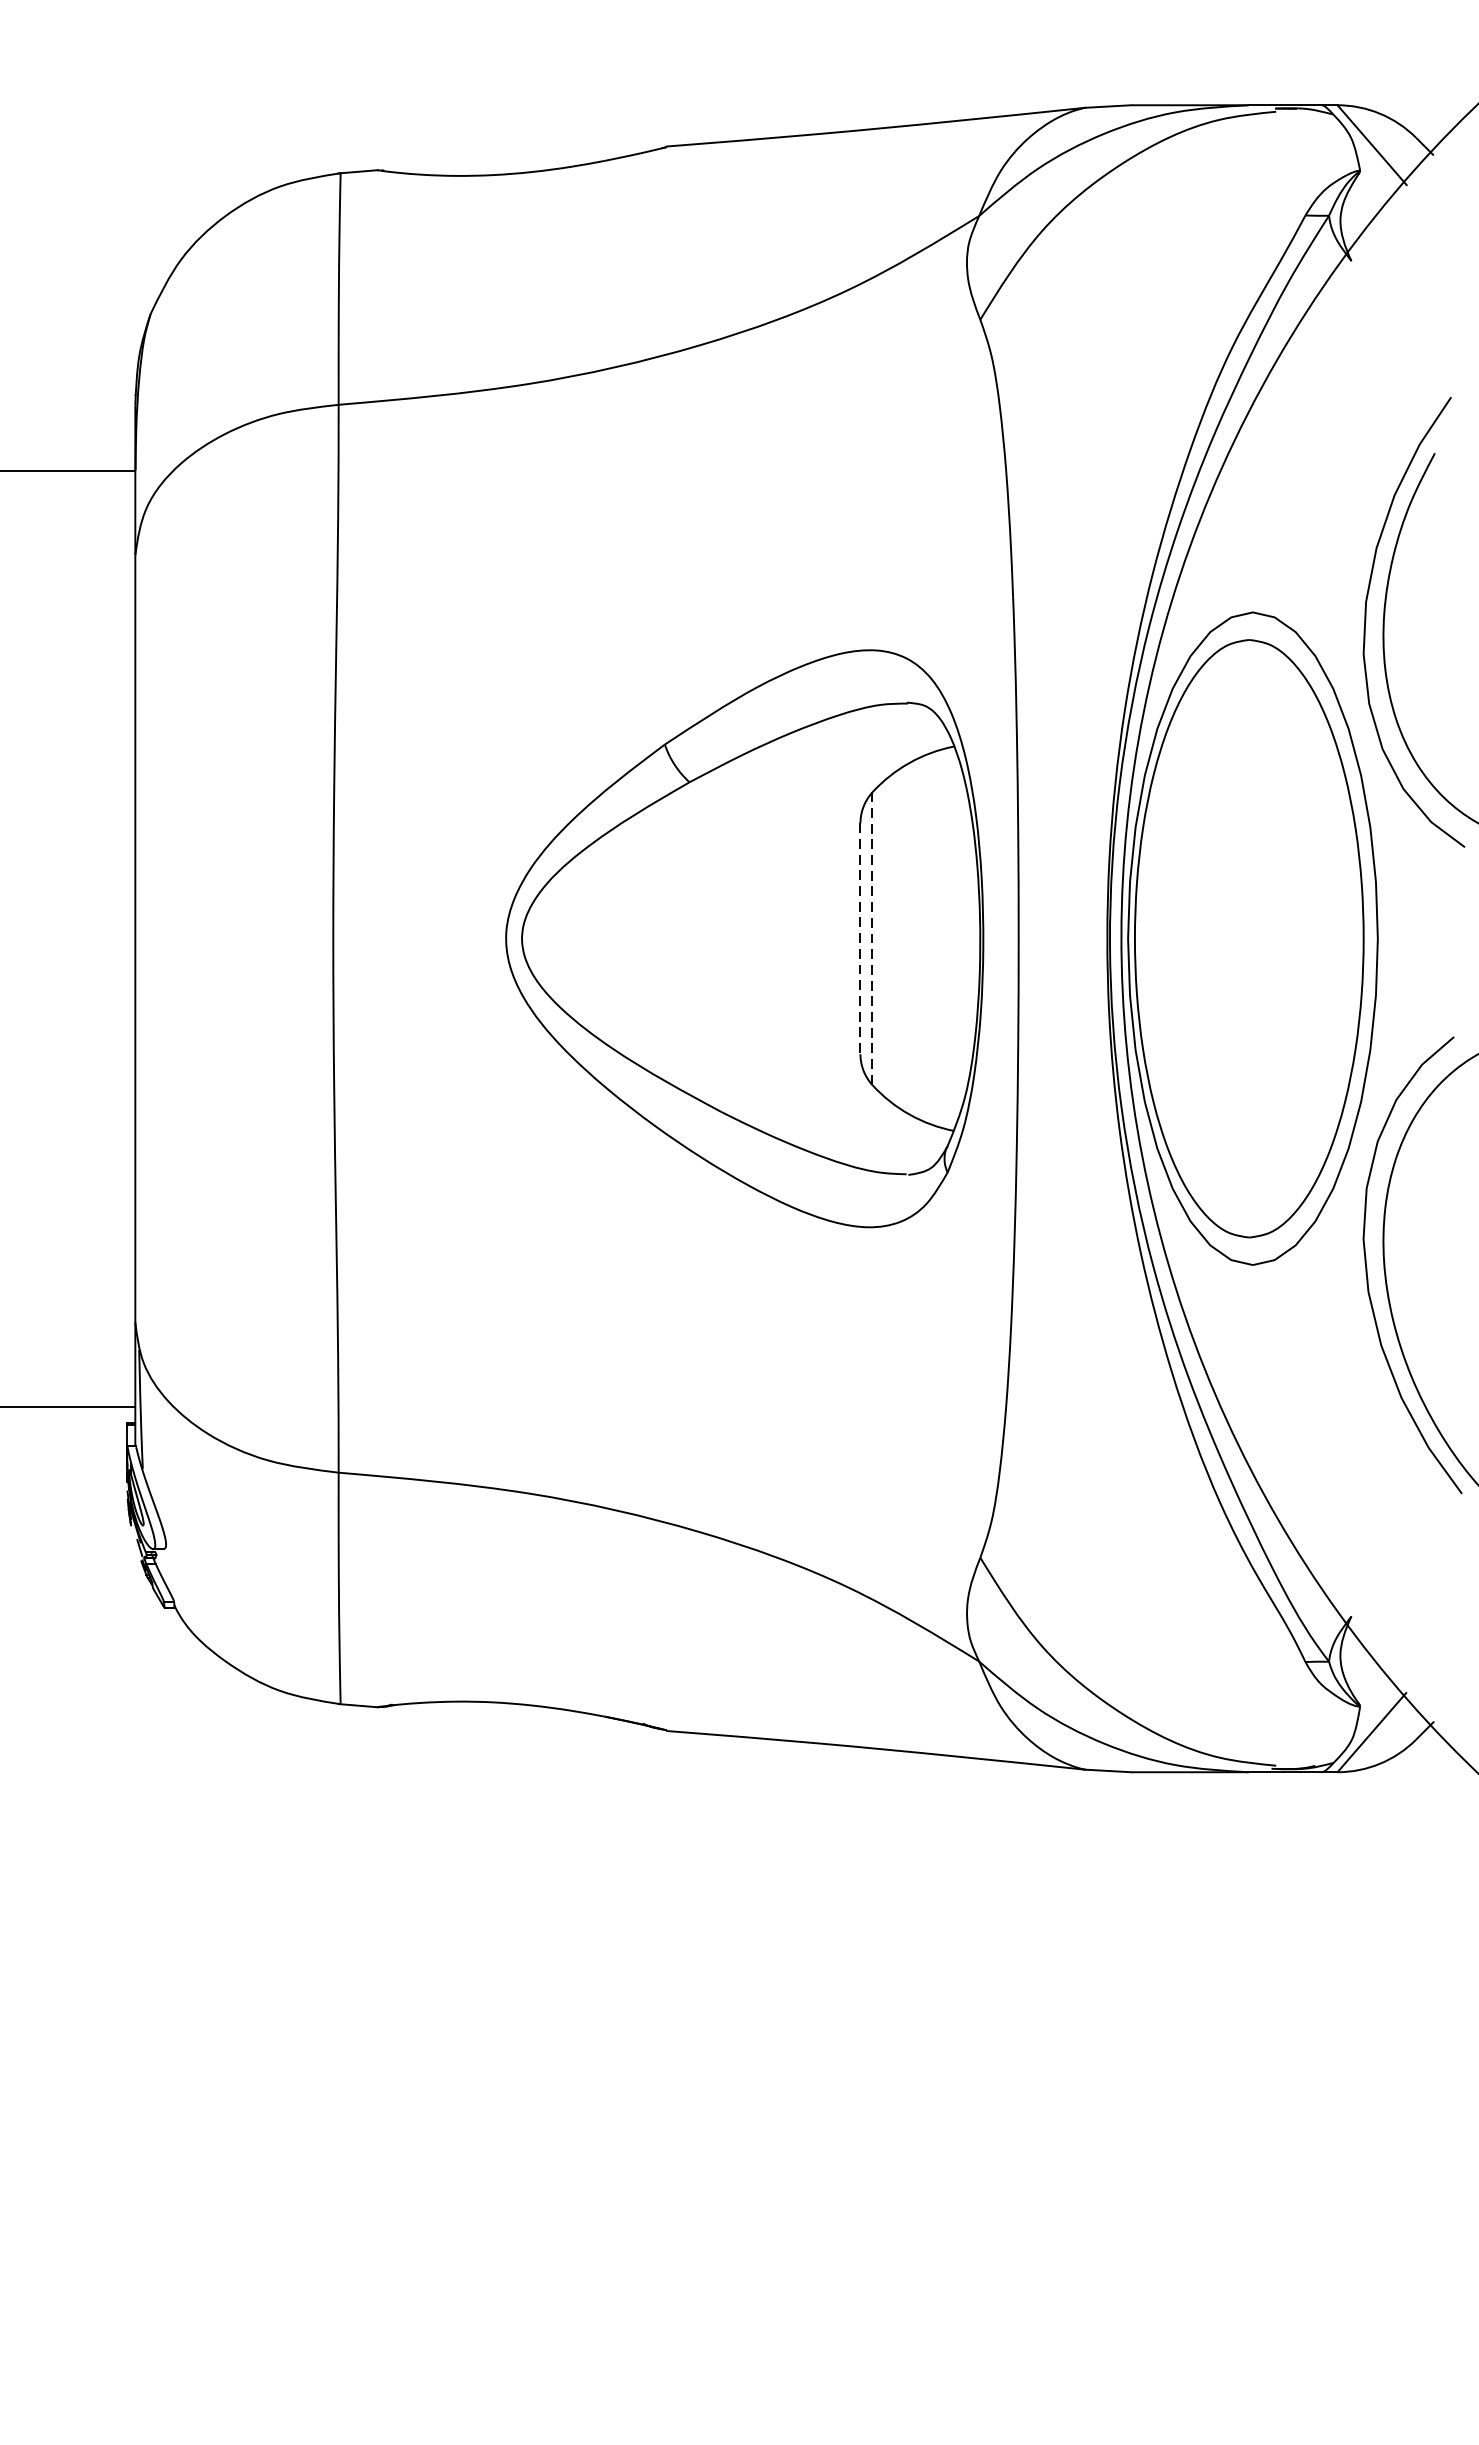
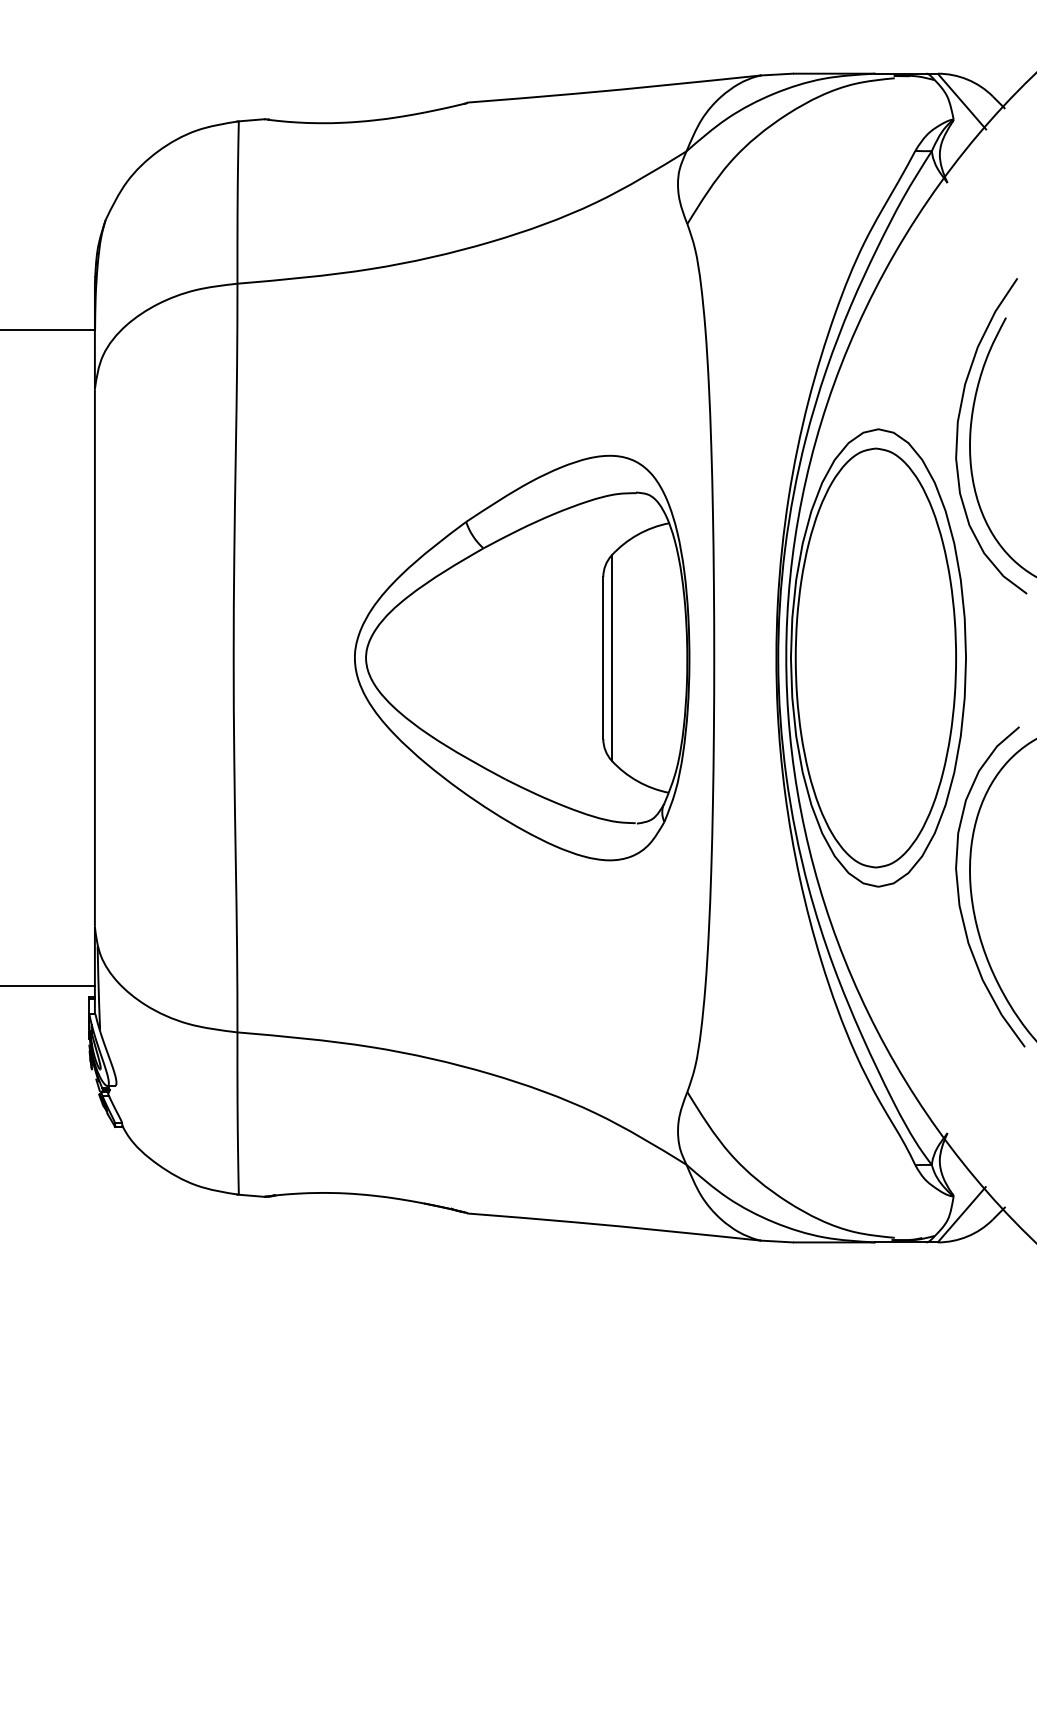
line: (860, 939) -> (603, 658), dashed -> solid
line: (872, 939) -> (611, 658), dashed -> solid

